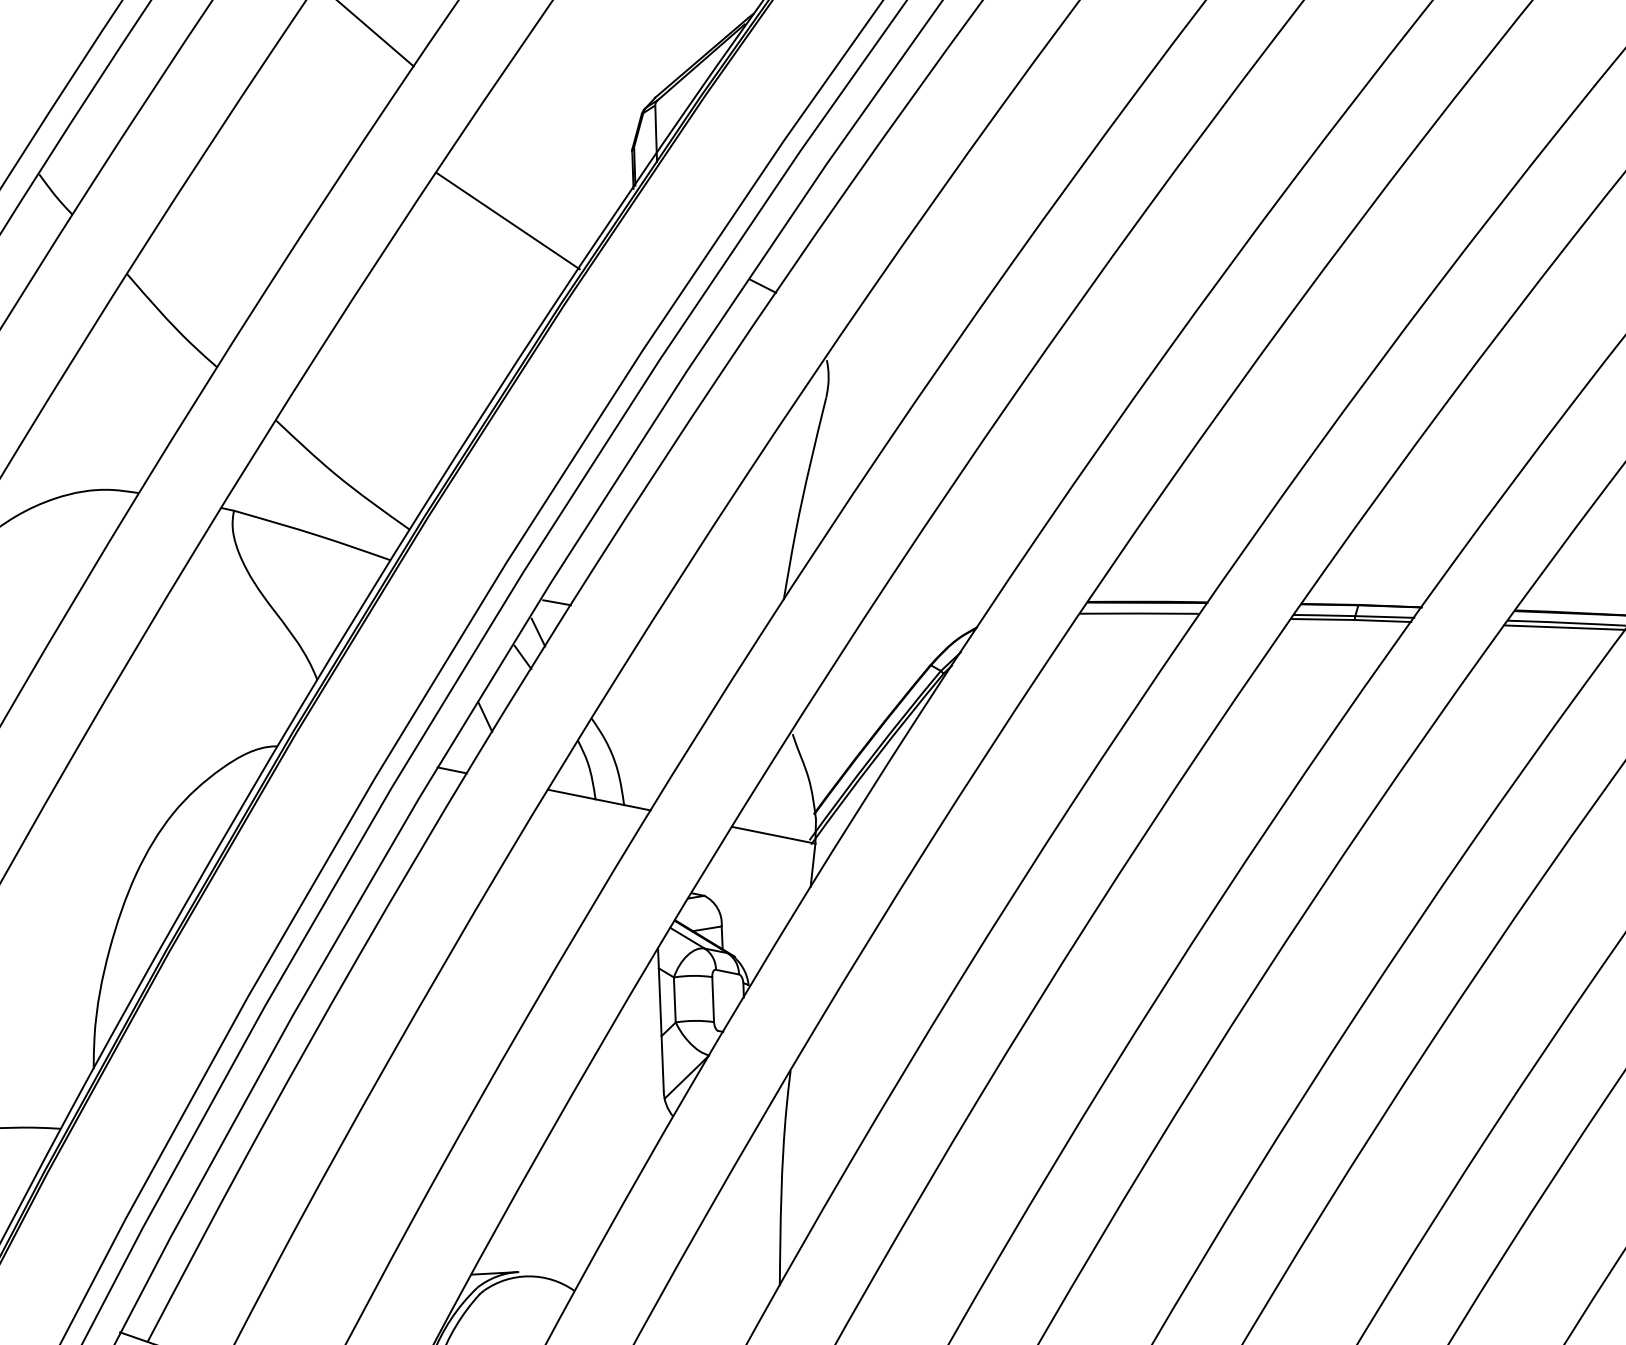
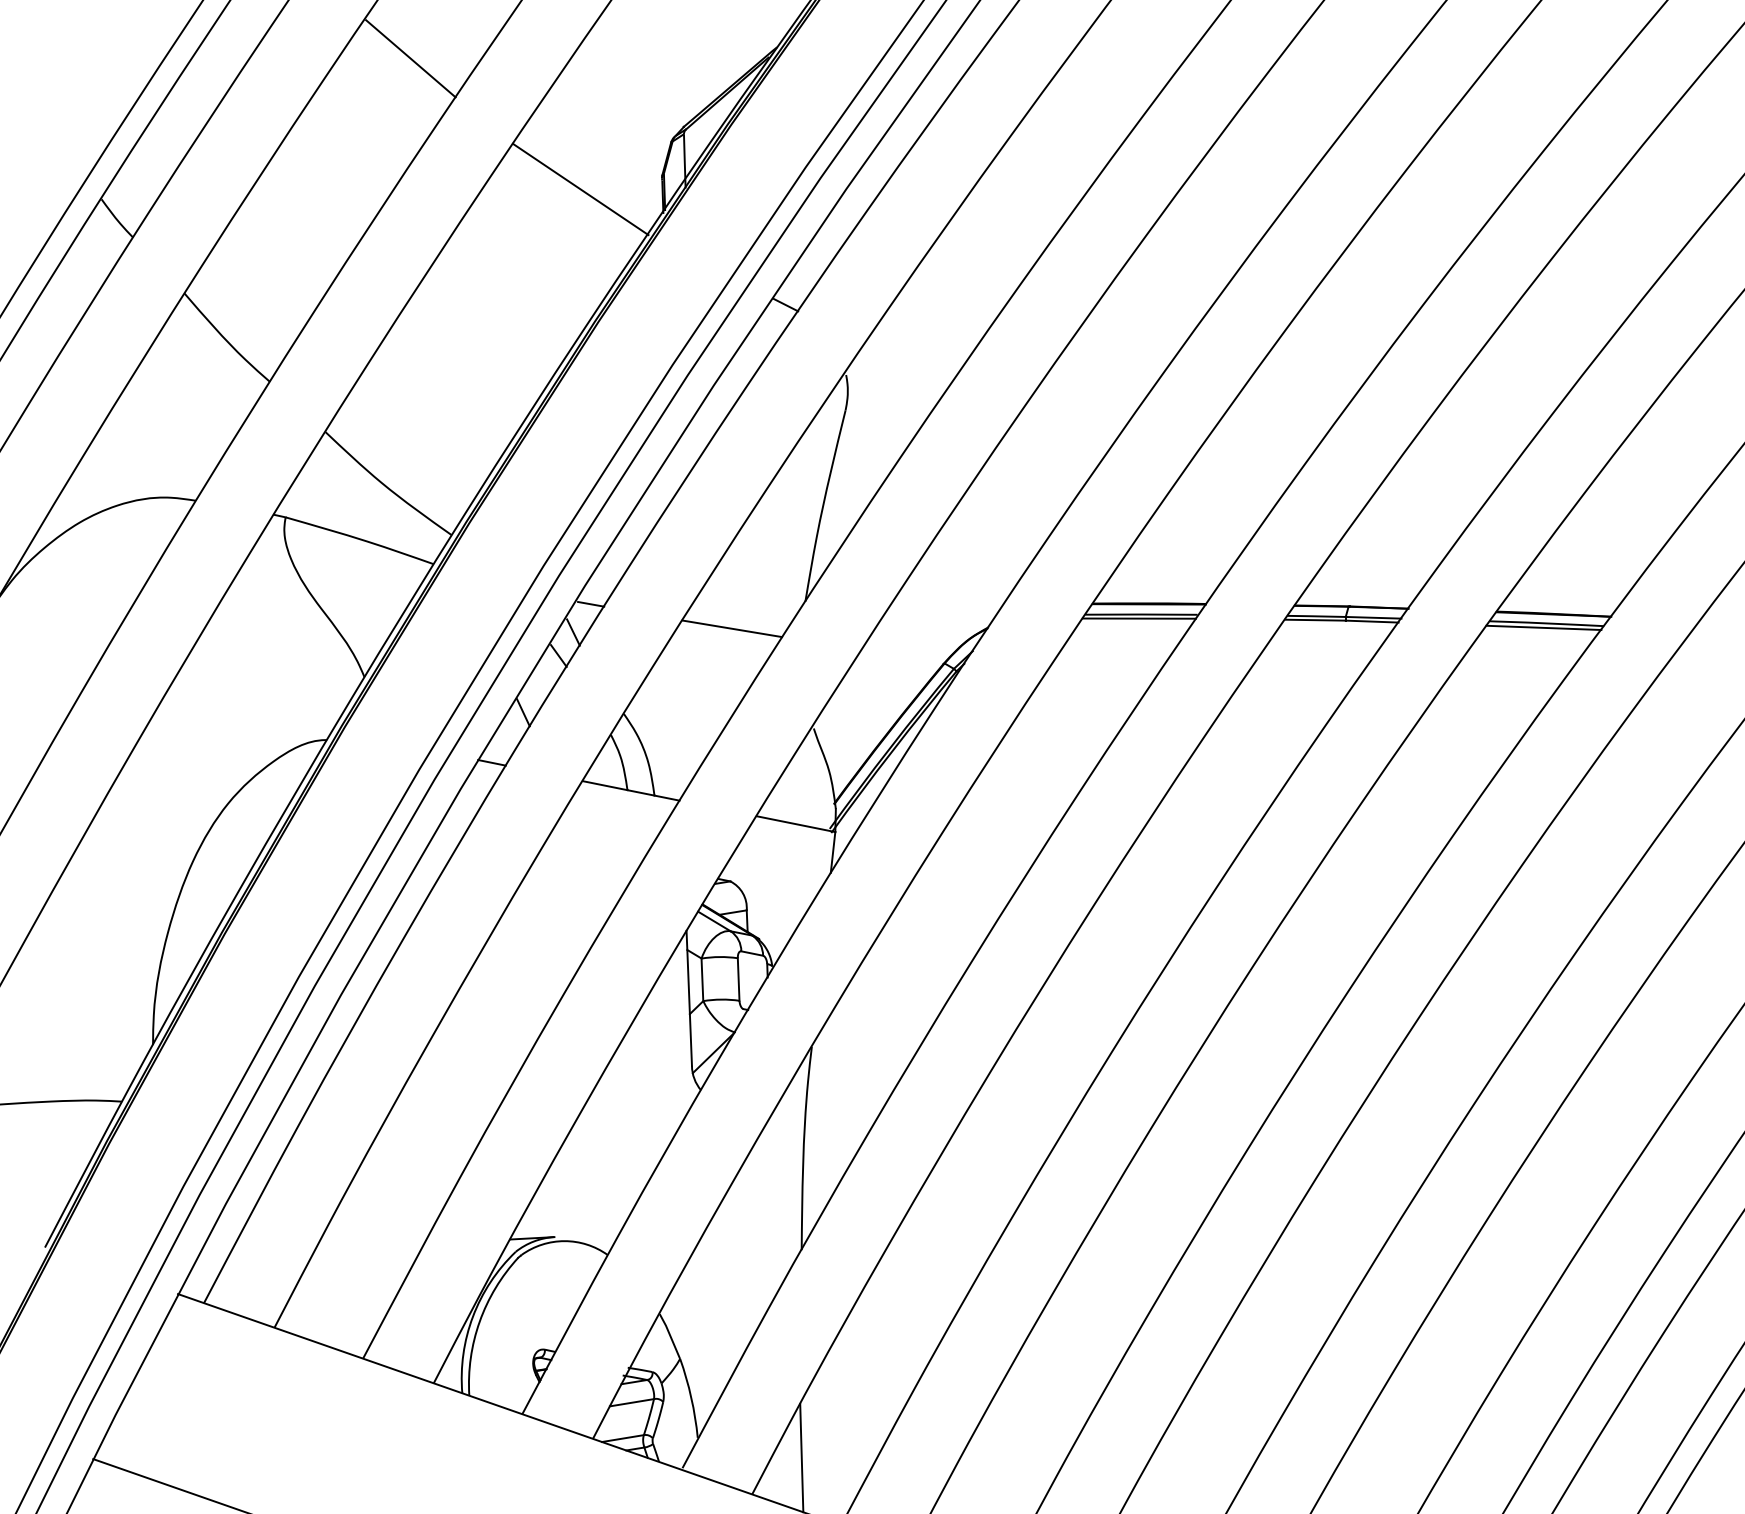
line: (507, 221) -> (580, 189), moved
line: (1136, 617) -> (1138, 618), added
line: (706, 628) -> (732, 628), added

